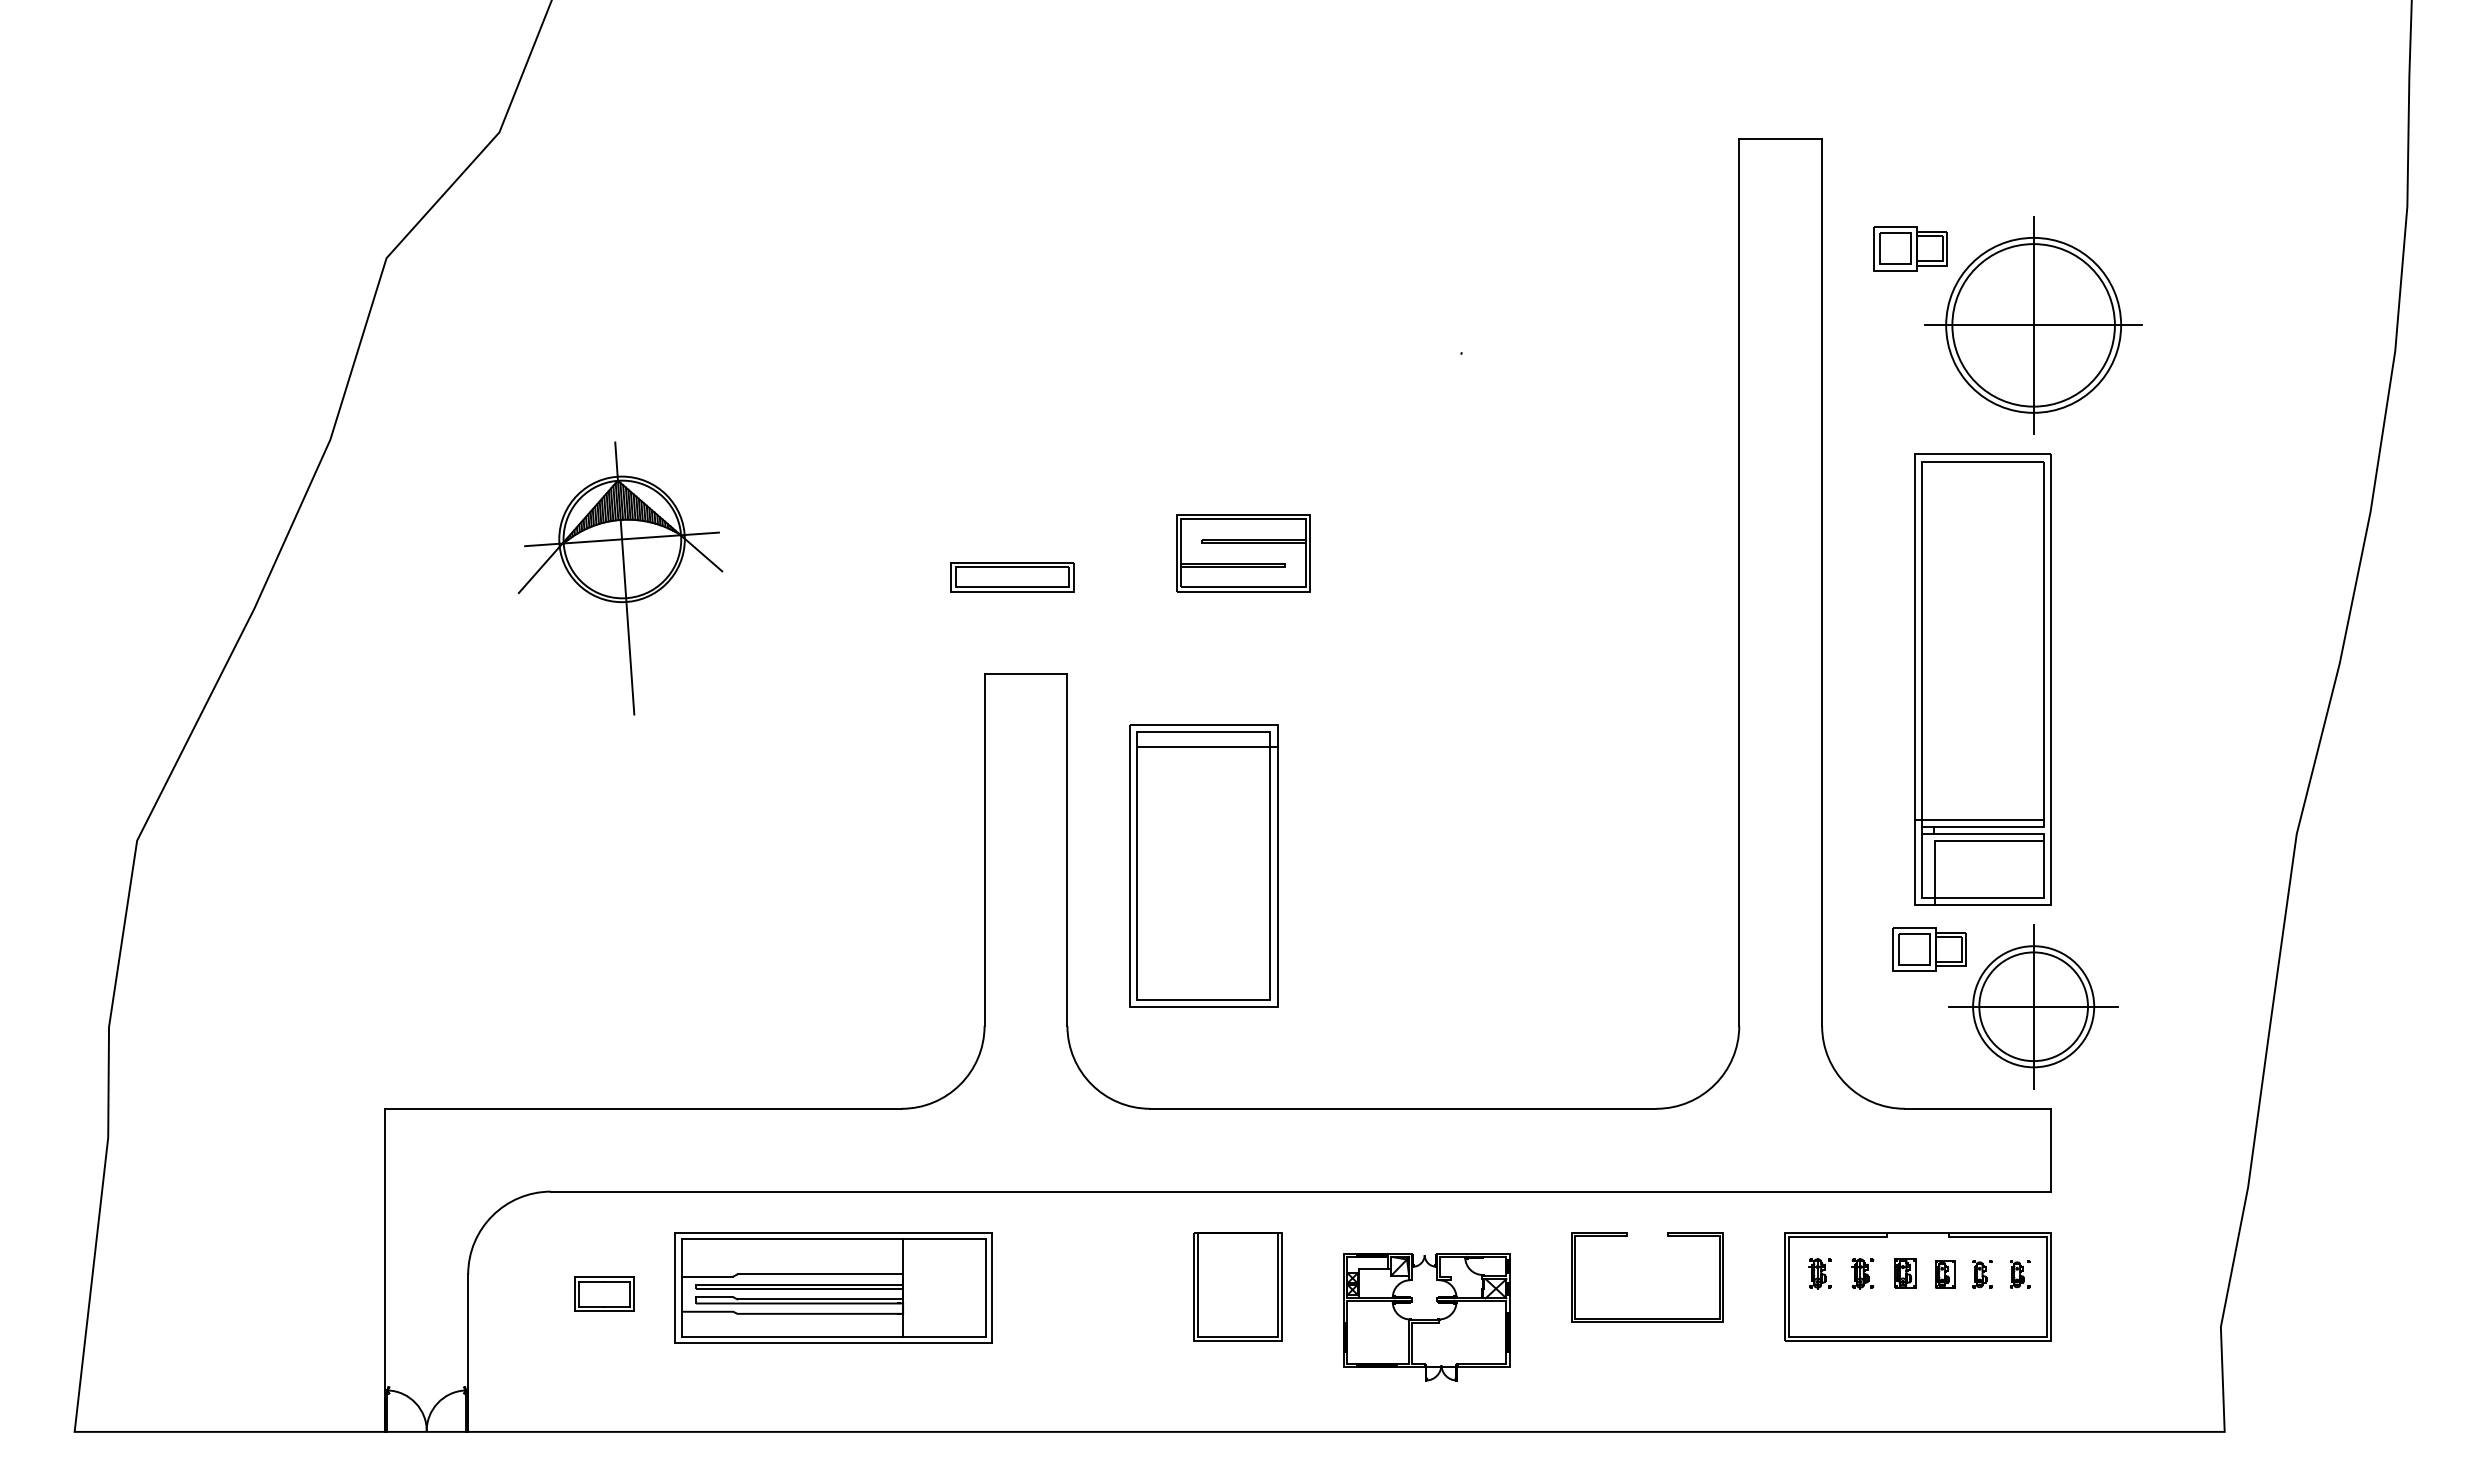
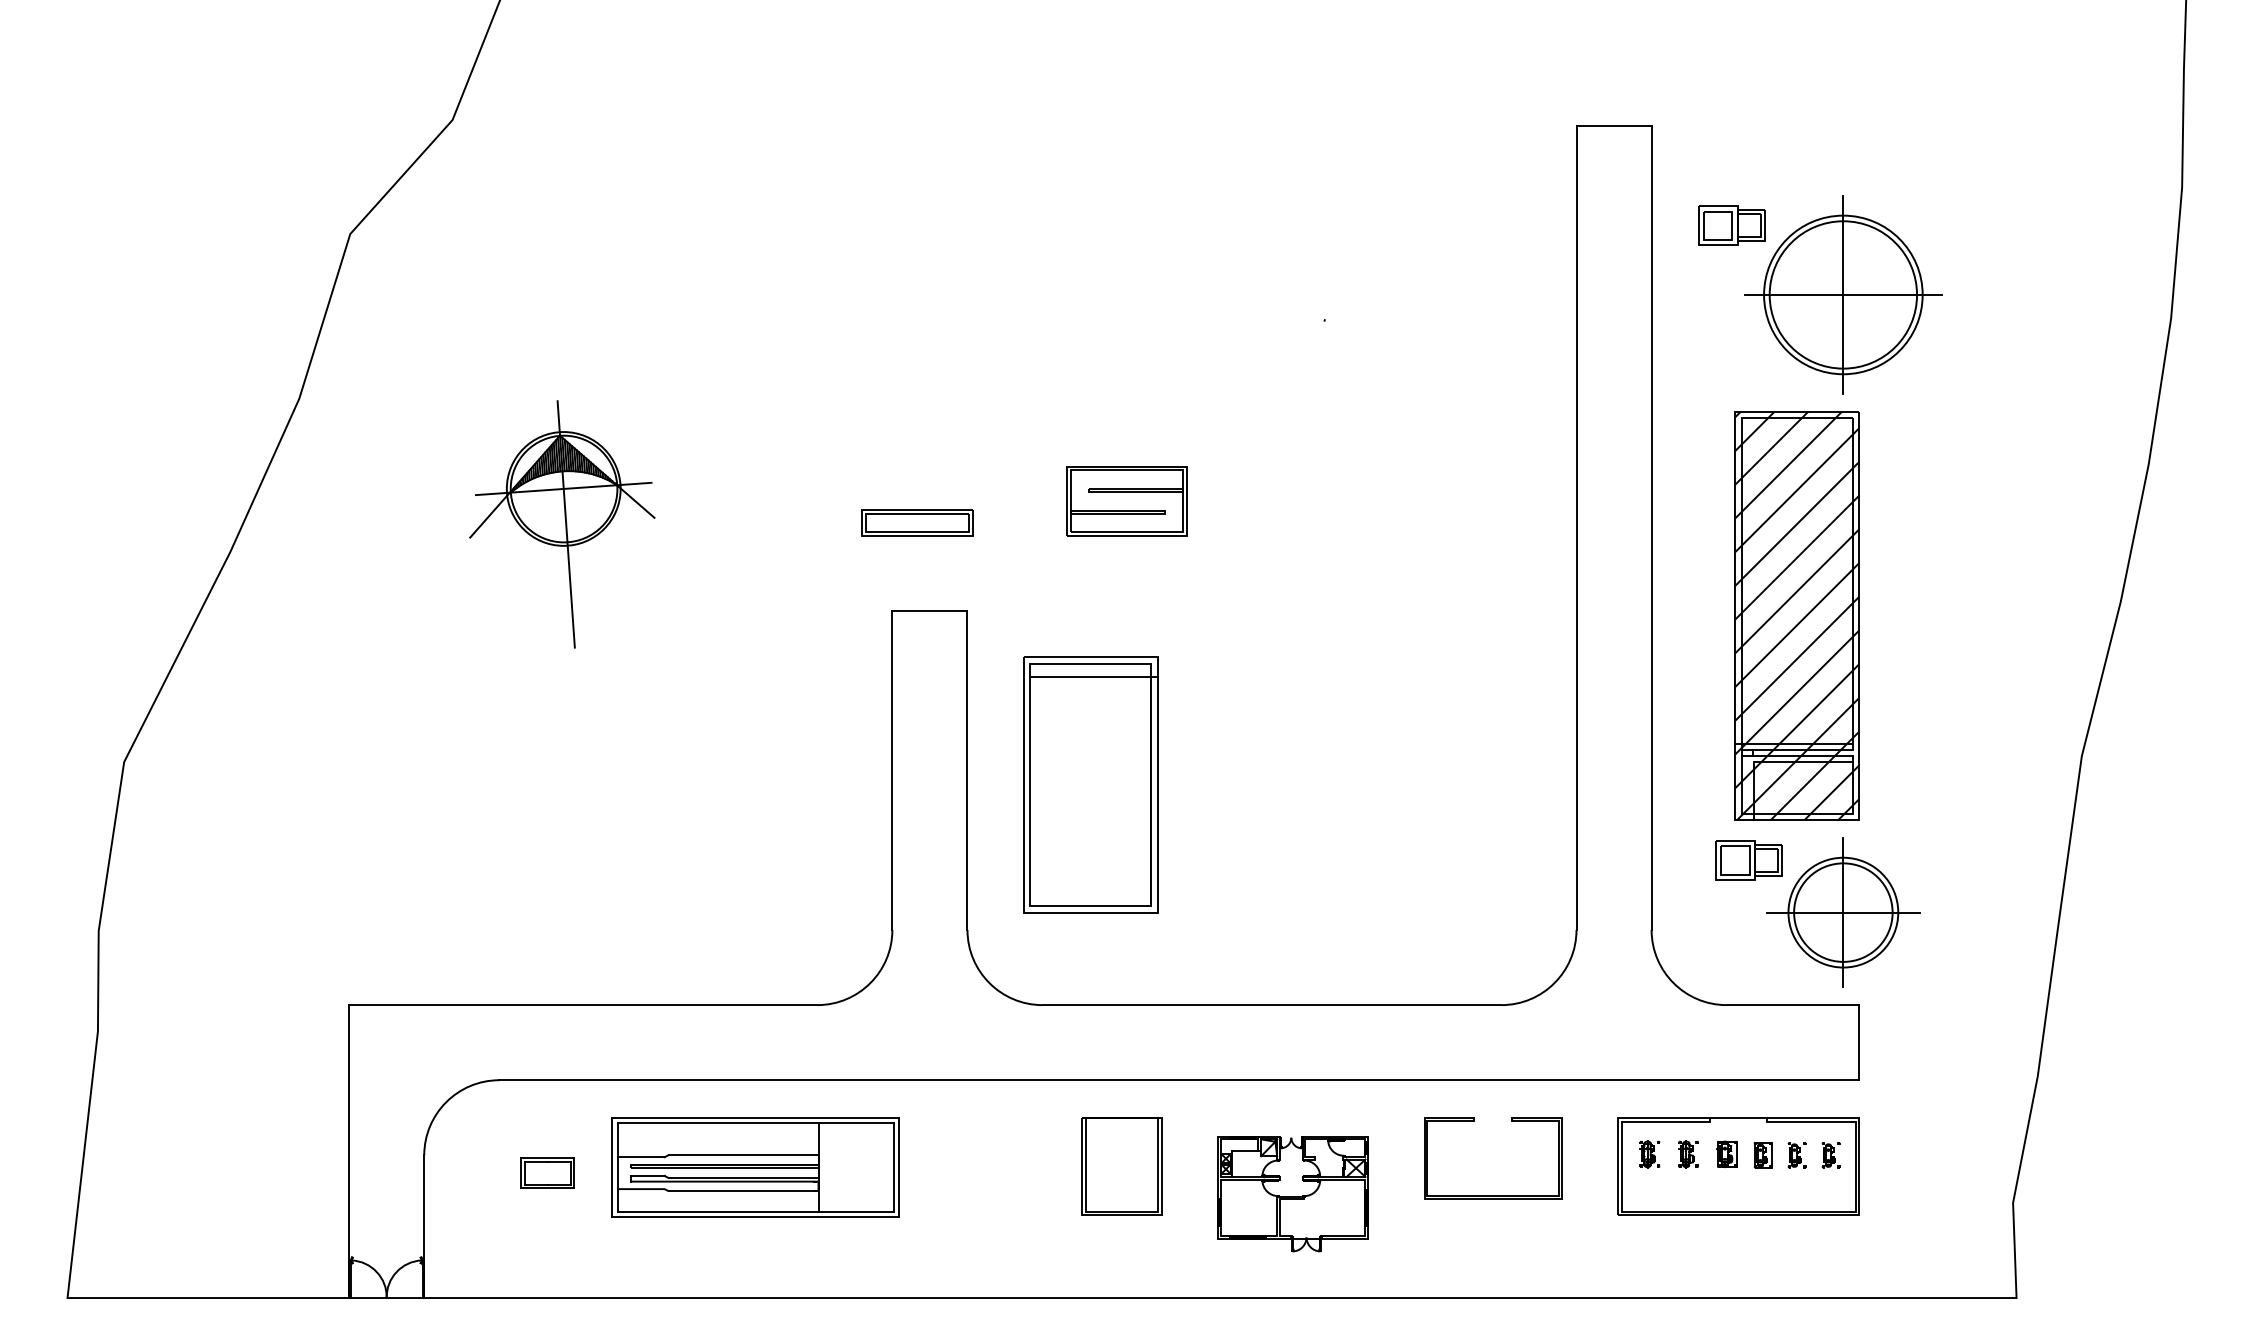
hatch: (1982, 679) -> (1796, 615), added

